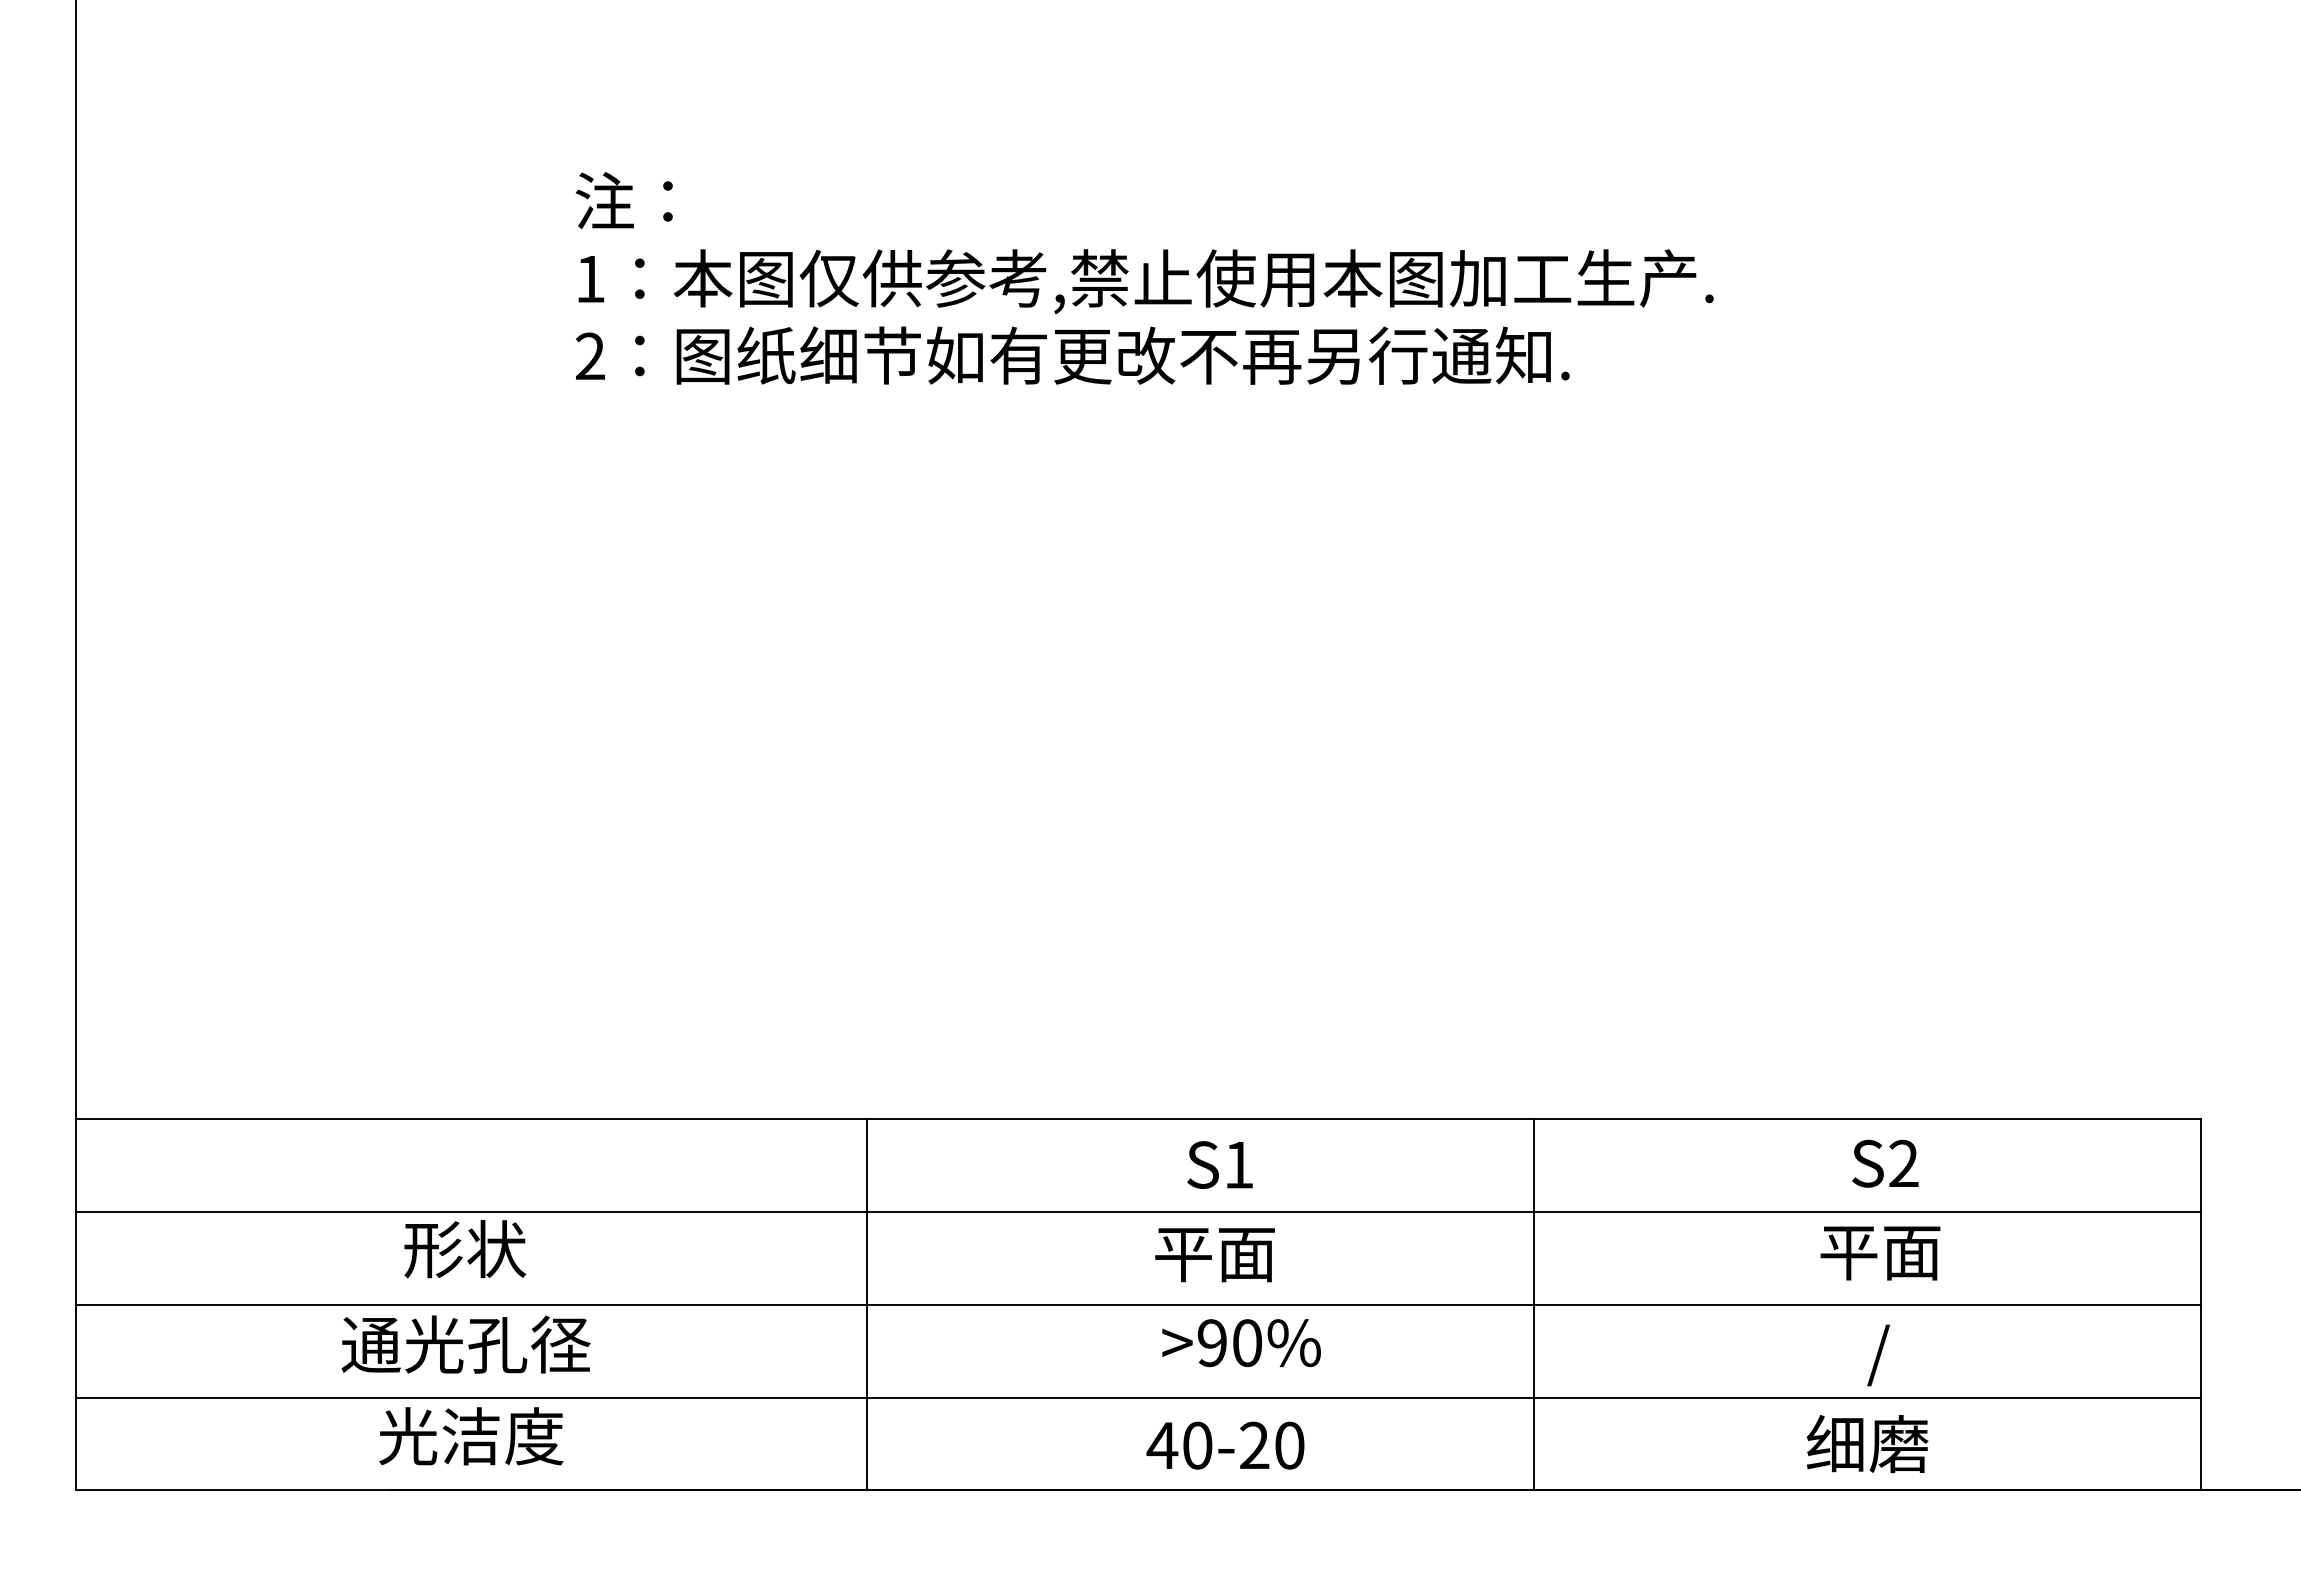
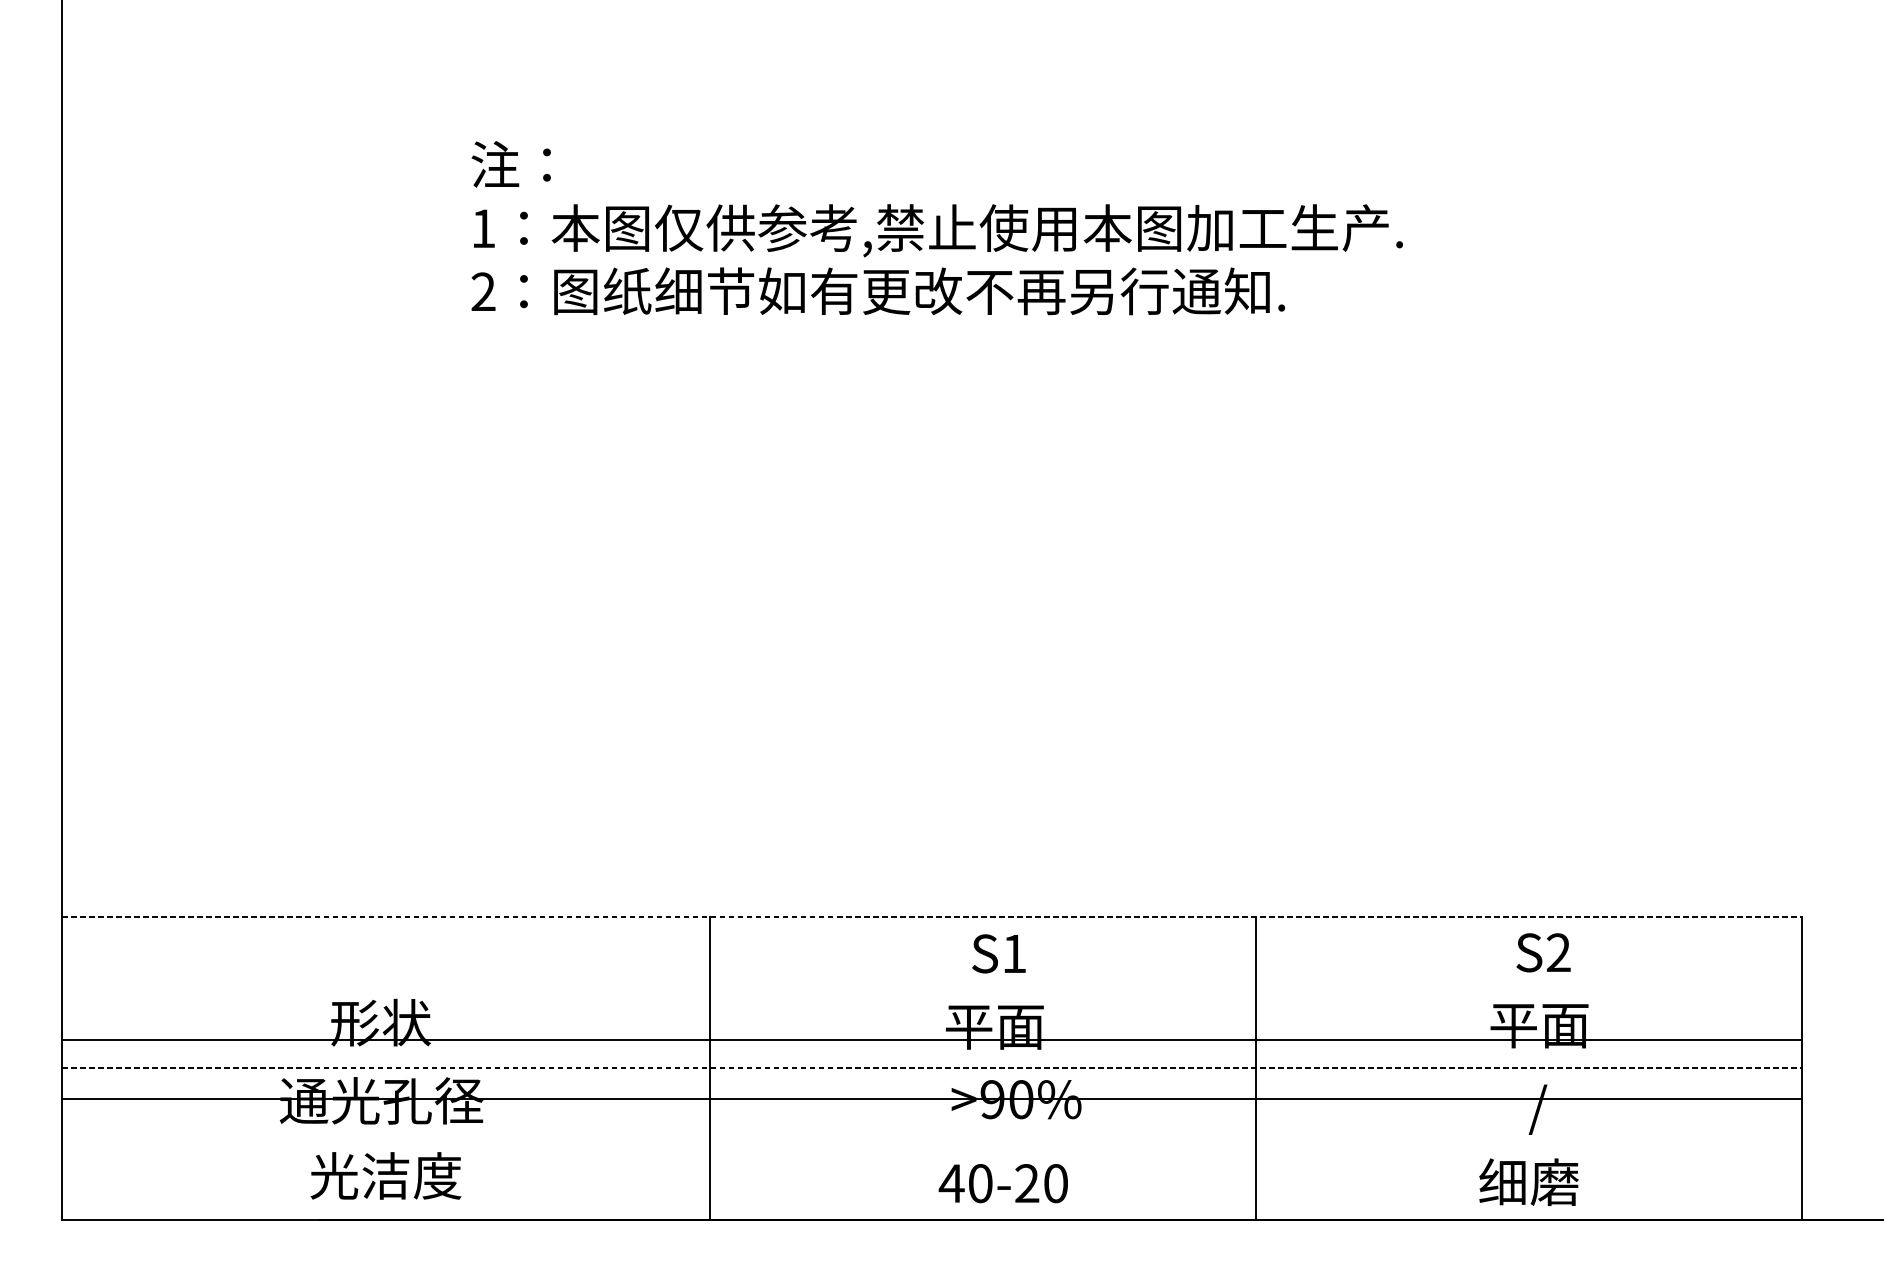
line: (1138, 1119) -> (932, 916), solid -> dashed
line: (1138, 1212) -> (932, 1040), moved
line: (1138, 1304) -> (932, 1068), solid -> dashed
line: (1138, 1397) -> (932, 1099), moved

